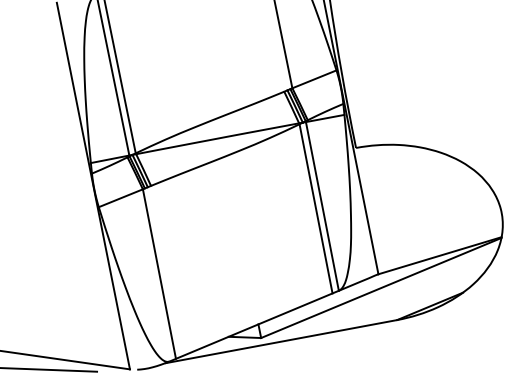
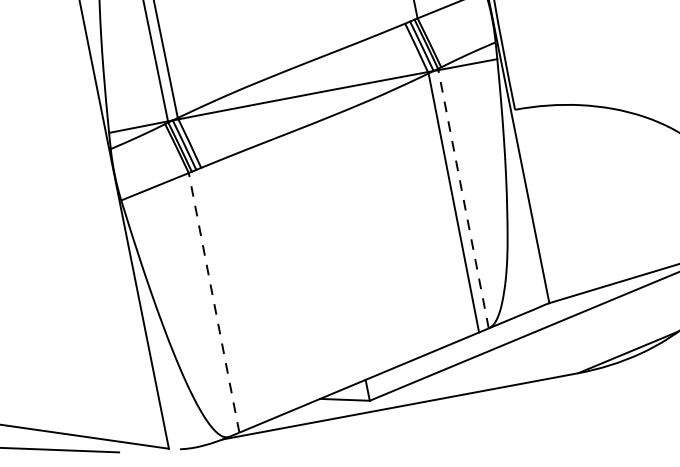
line: (322, 206) -> (463, 199), solid -> dashed
line: (159, 273) -> (214, 301), solid -> dashed

